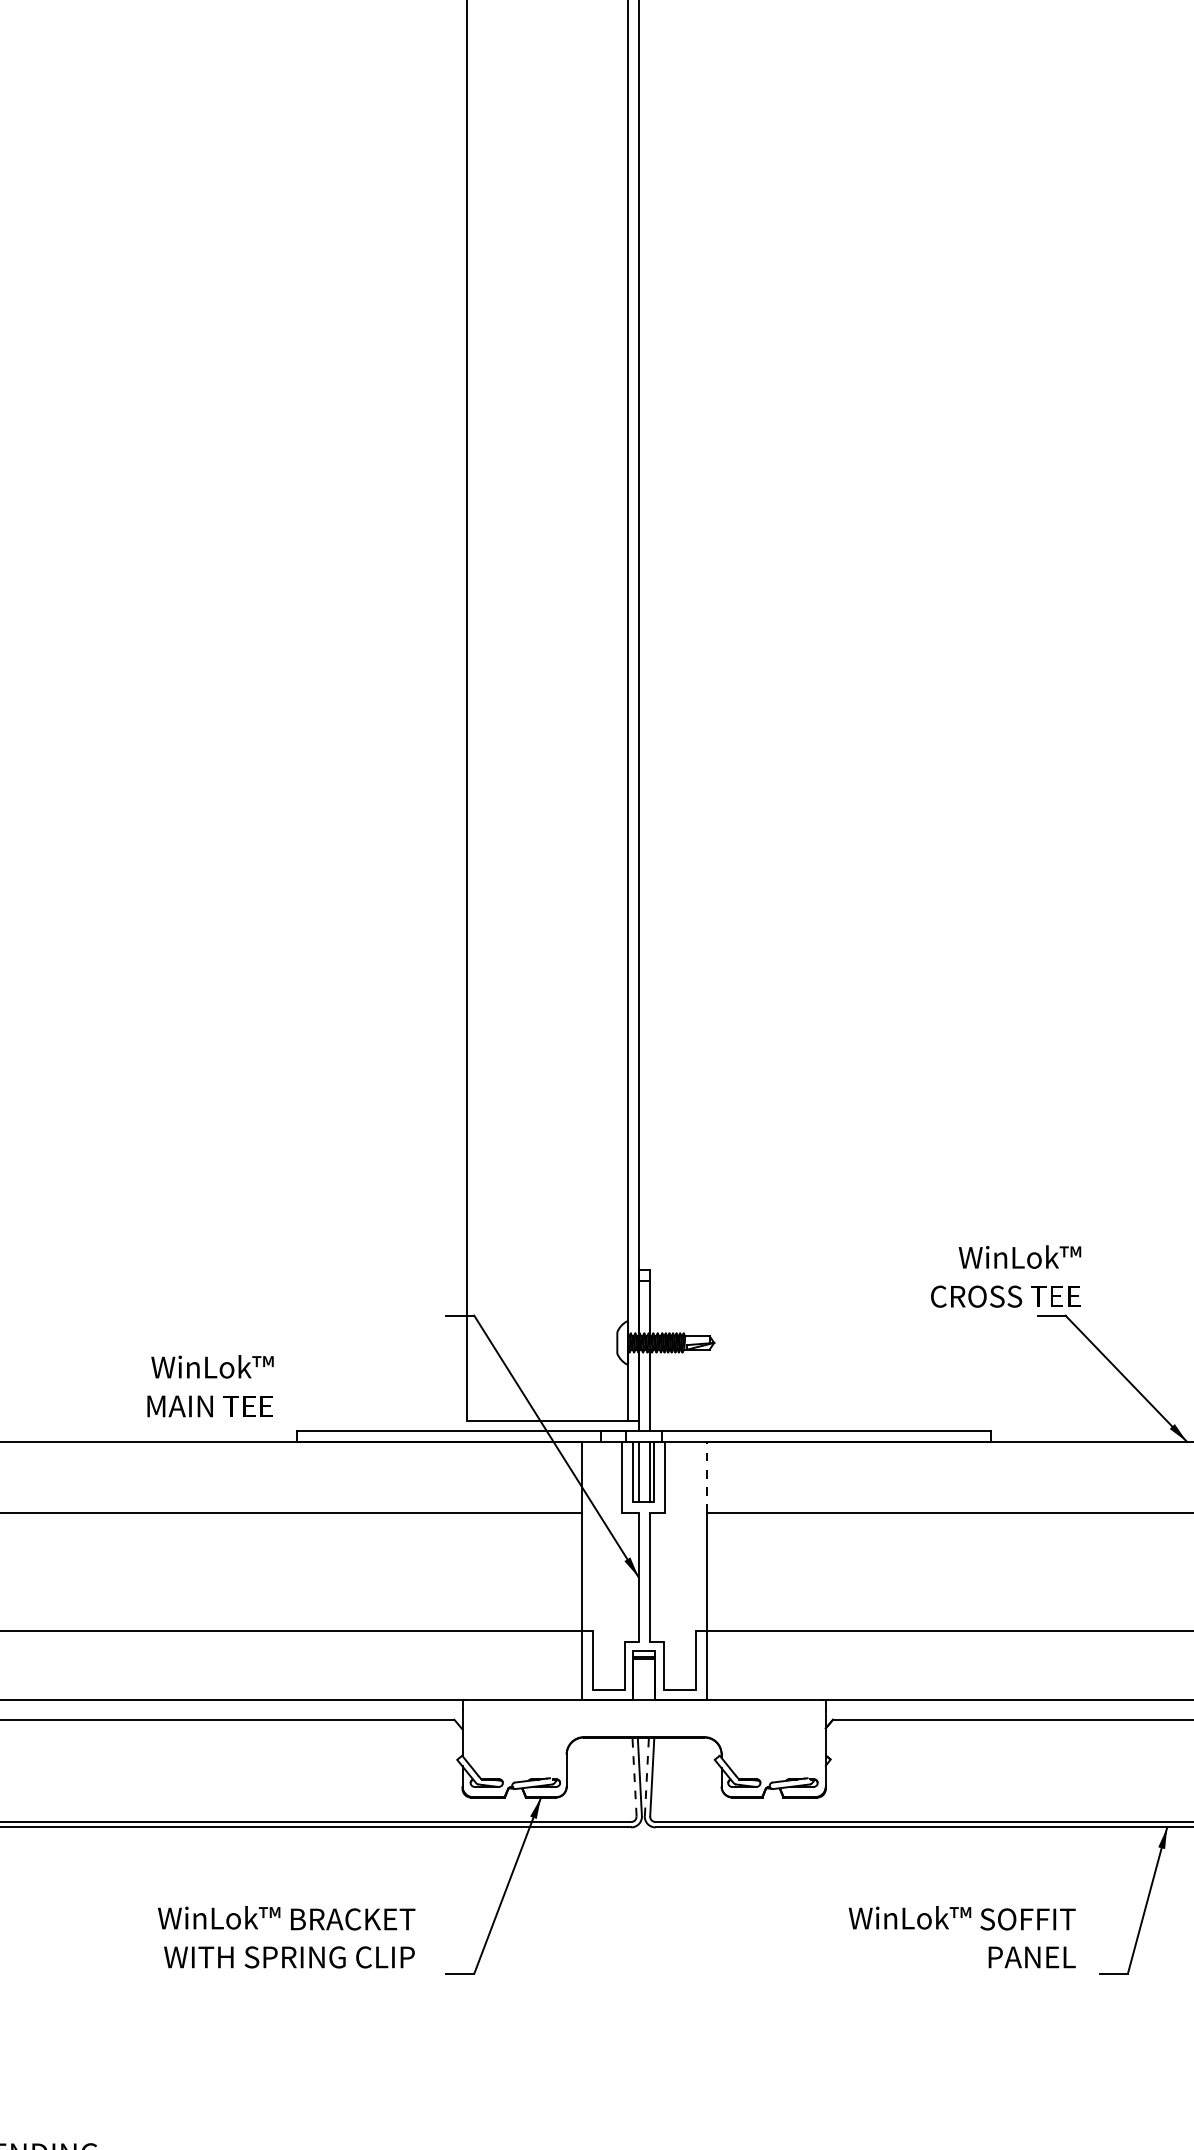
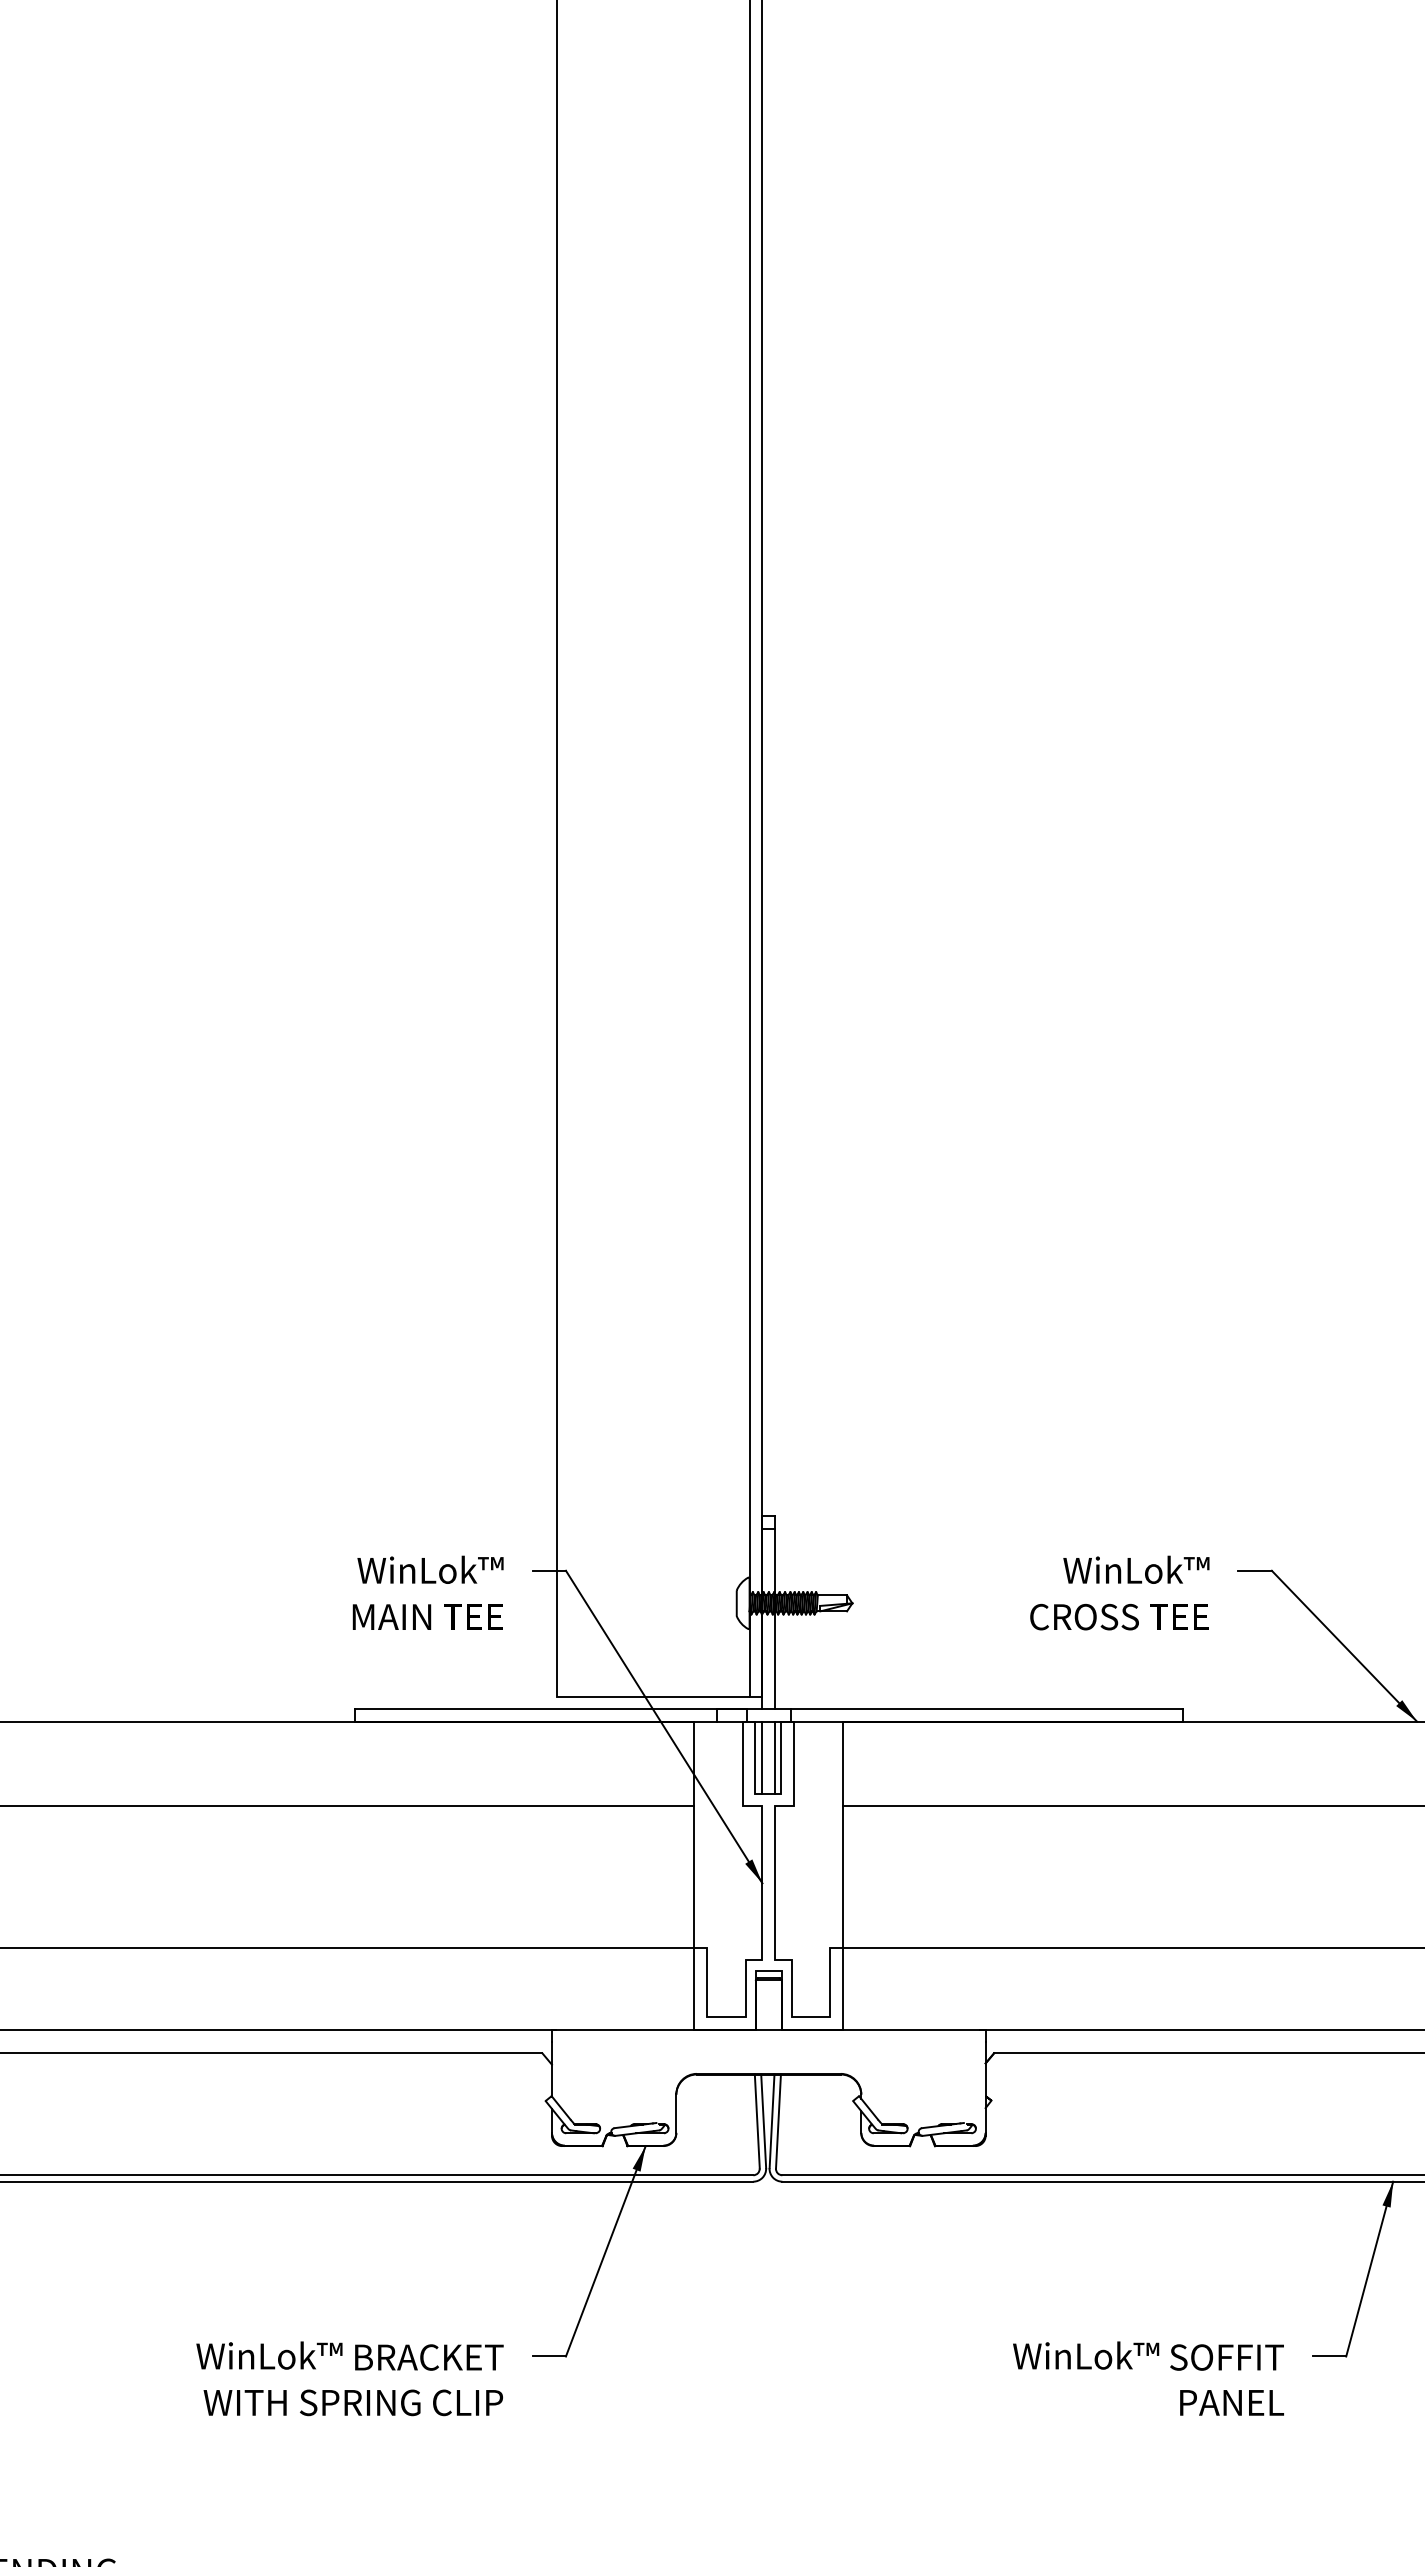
text: (1005, 1276) -> (1119, 1592), moved
text: (209, 1385) -> (427, 1592), moved
line: (706, 1477) -> (843, 1763), dashed -> solid
line: (634, 1776) -> (757, 2121), dashed -> solid
line: (647, 1776) -> (772, 2121), dashed -> solid
text: (286, 1936) -> (349, 2378), moved
text: (962, 1936) -> (1148, 2378), moved

